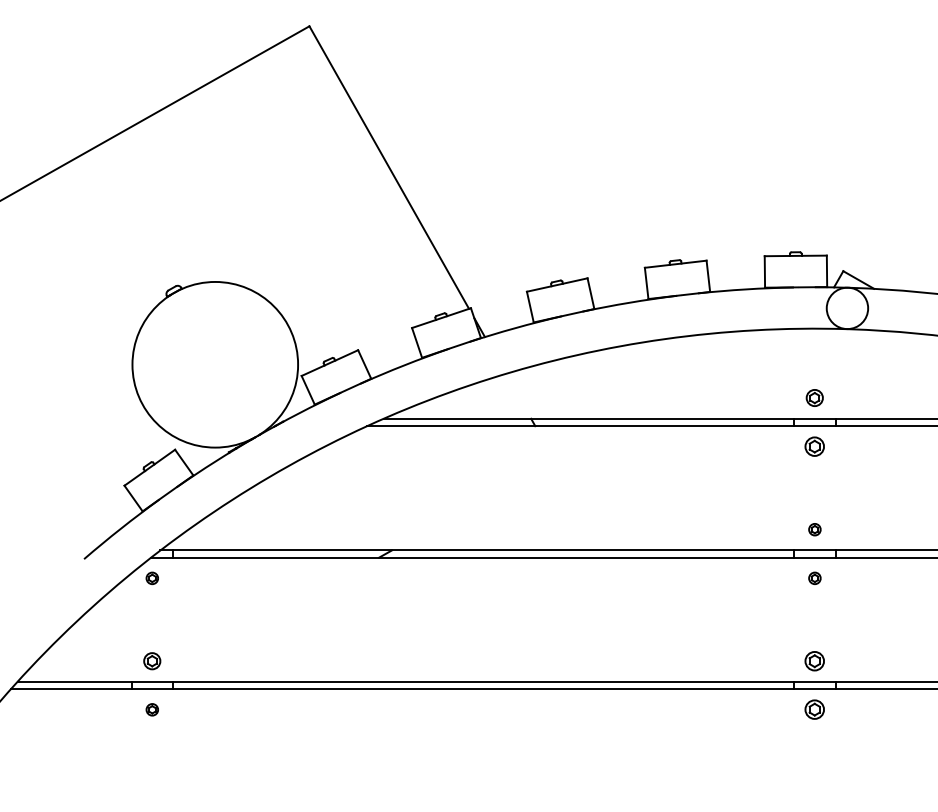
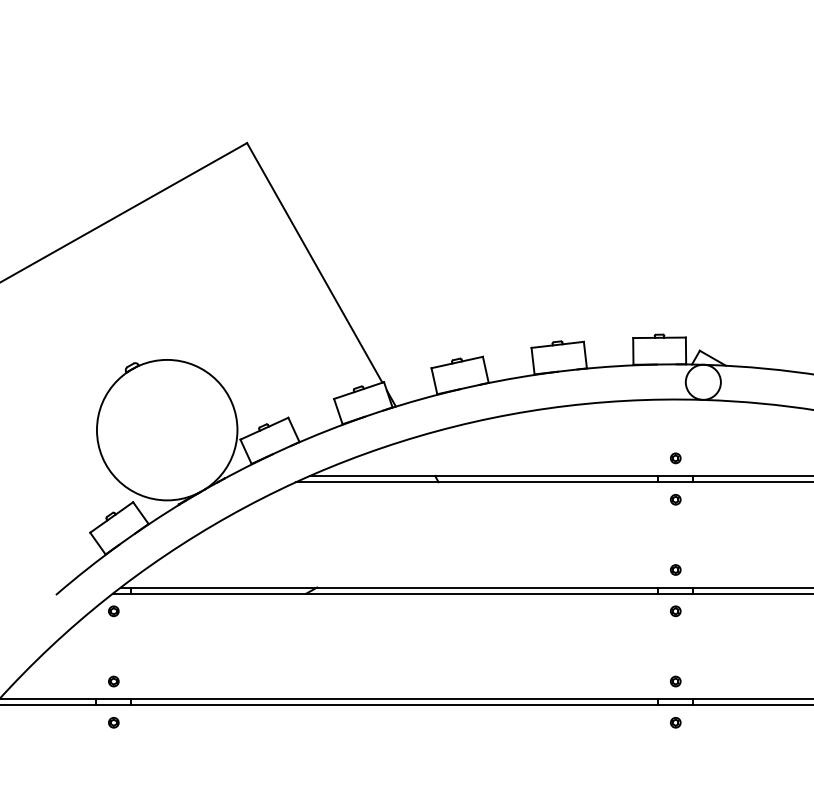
part: (814, 398) -> (675, 458), size x0.71
part: (814, 446) -> (675, 499), size x0.62
part: (151, 661) -> (113, 681), size x0.71
part: (814, 661) -> (675, 681), size x0.62
part: (814, 709) -> (675, 722), size x0.62

